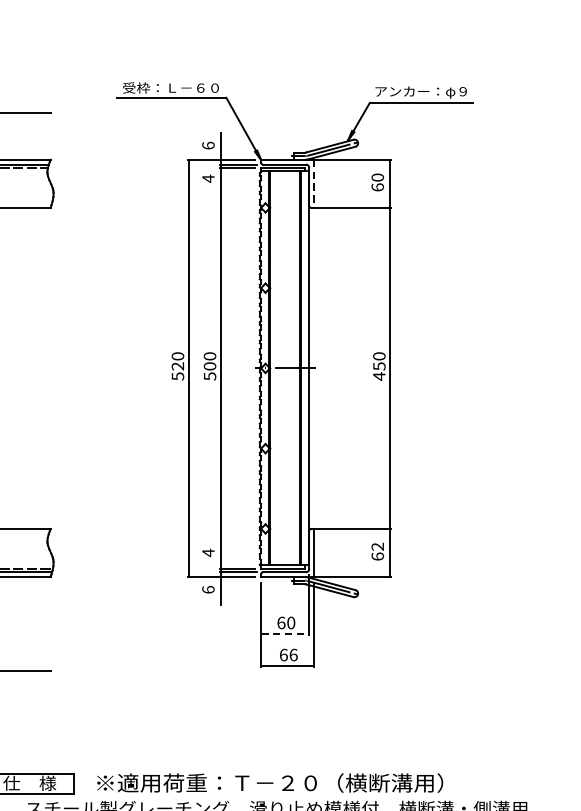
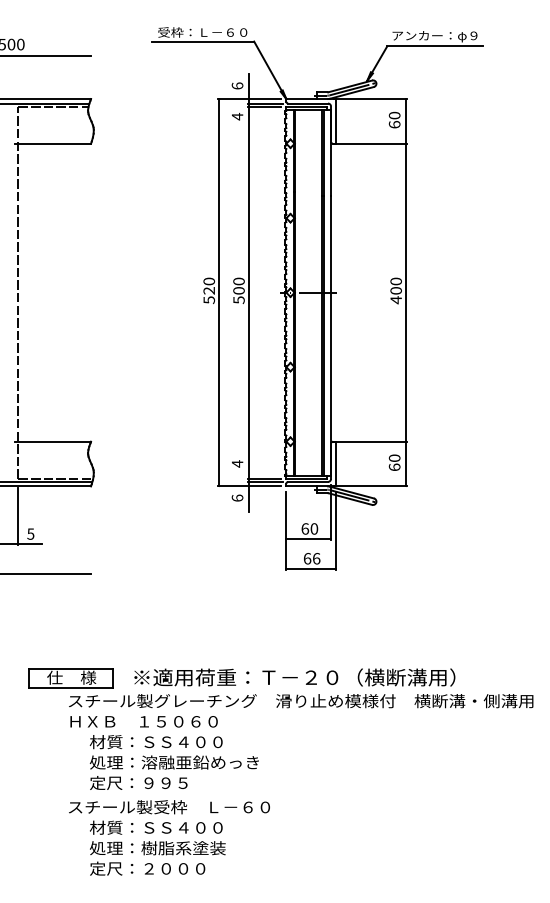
line: (314, 183) -> (335, 121), dashed -> solid
text: (378, 366) -> (395, 290), 450 -> 400
text: (377, 545) -> (394, 457), 62 -> 60
line: (285, 633) -> (309, 538), dashed -> solid

